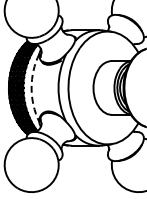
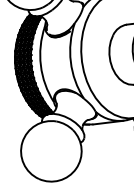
arc: (31, 87) -> (40, 65), dashed -> solid

